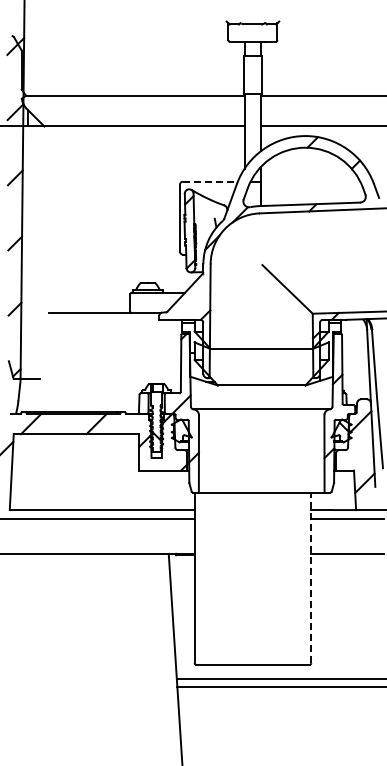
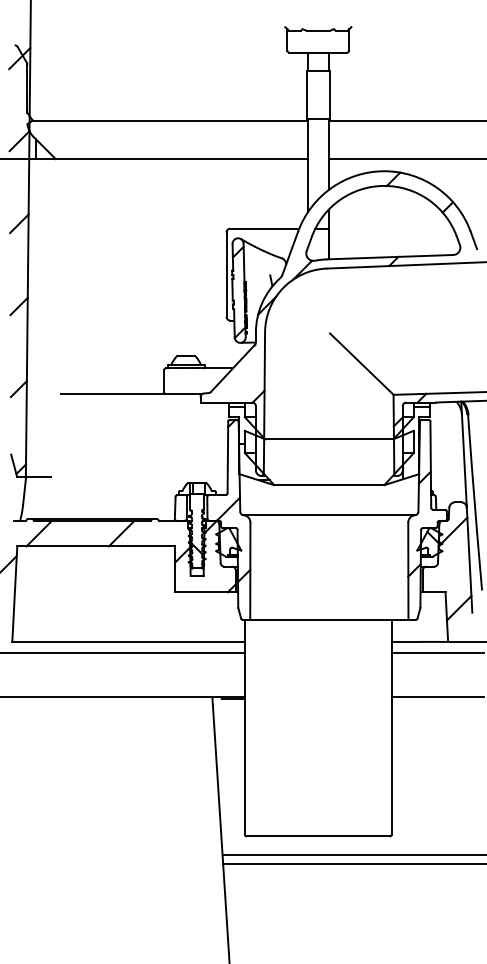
line: (210, 181) -> (264, 228), dashed -> solid
line: (311, 577) -> (391, 726), dashed -> solid

